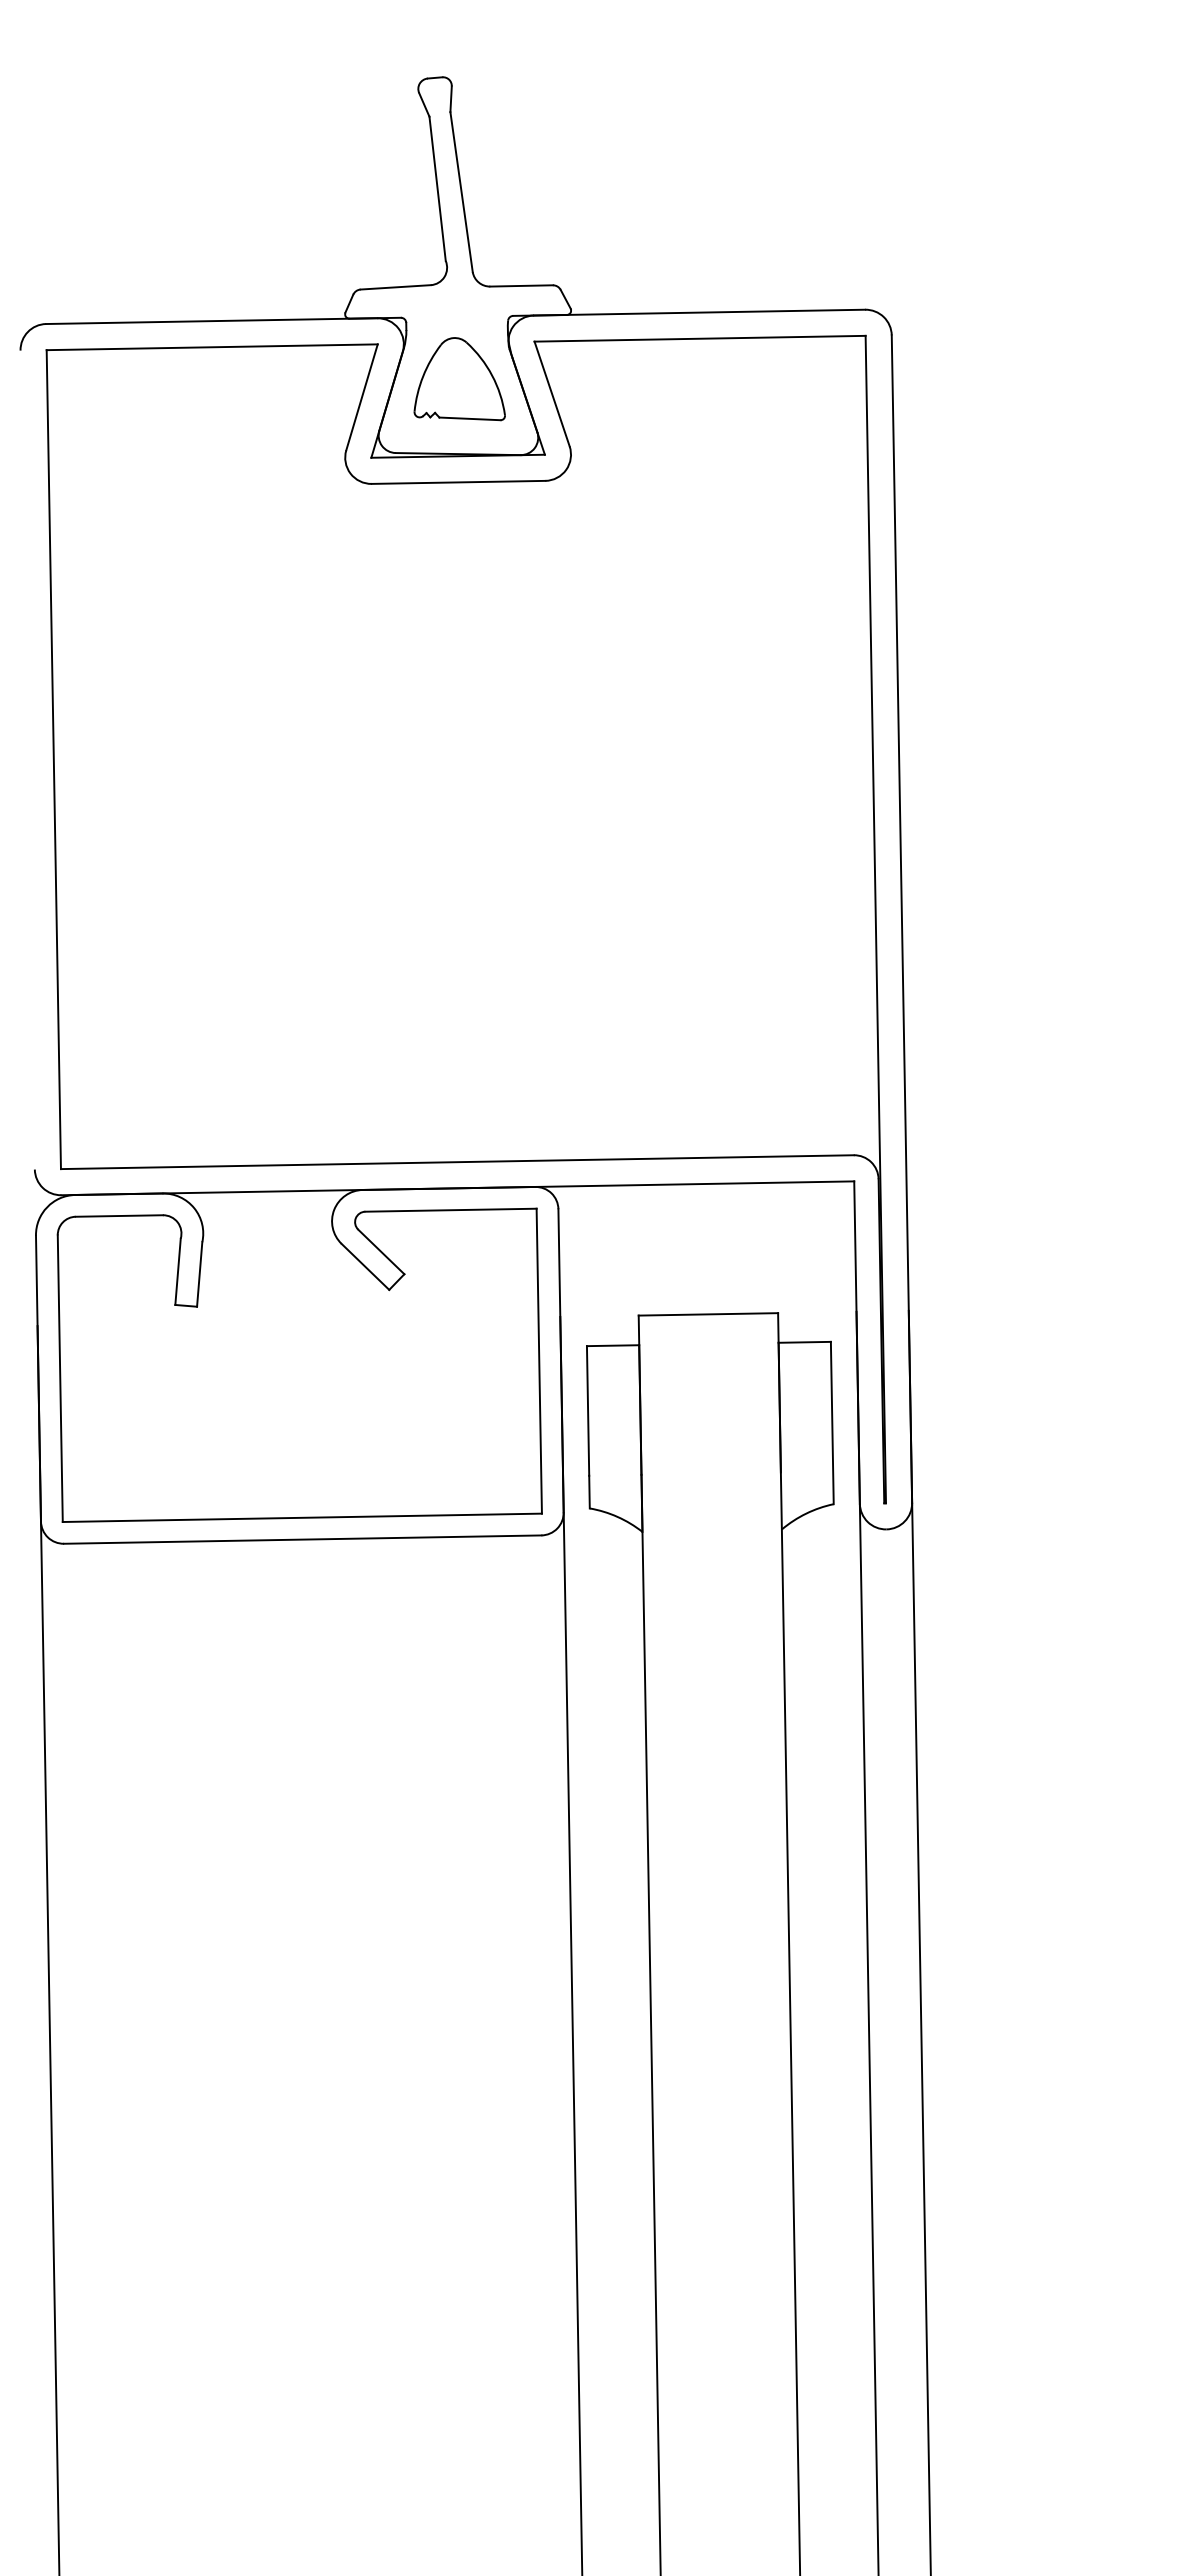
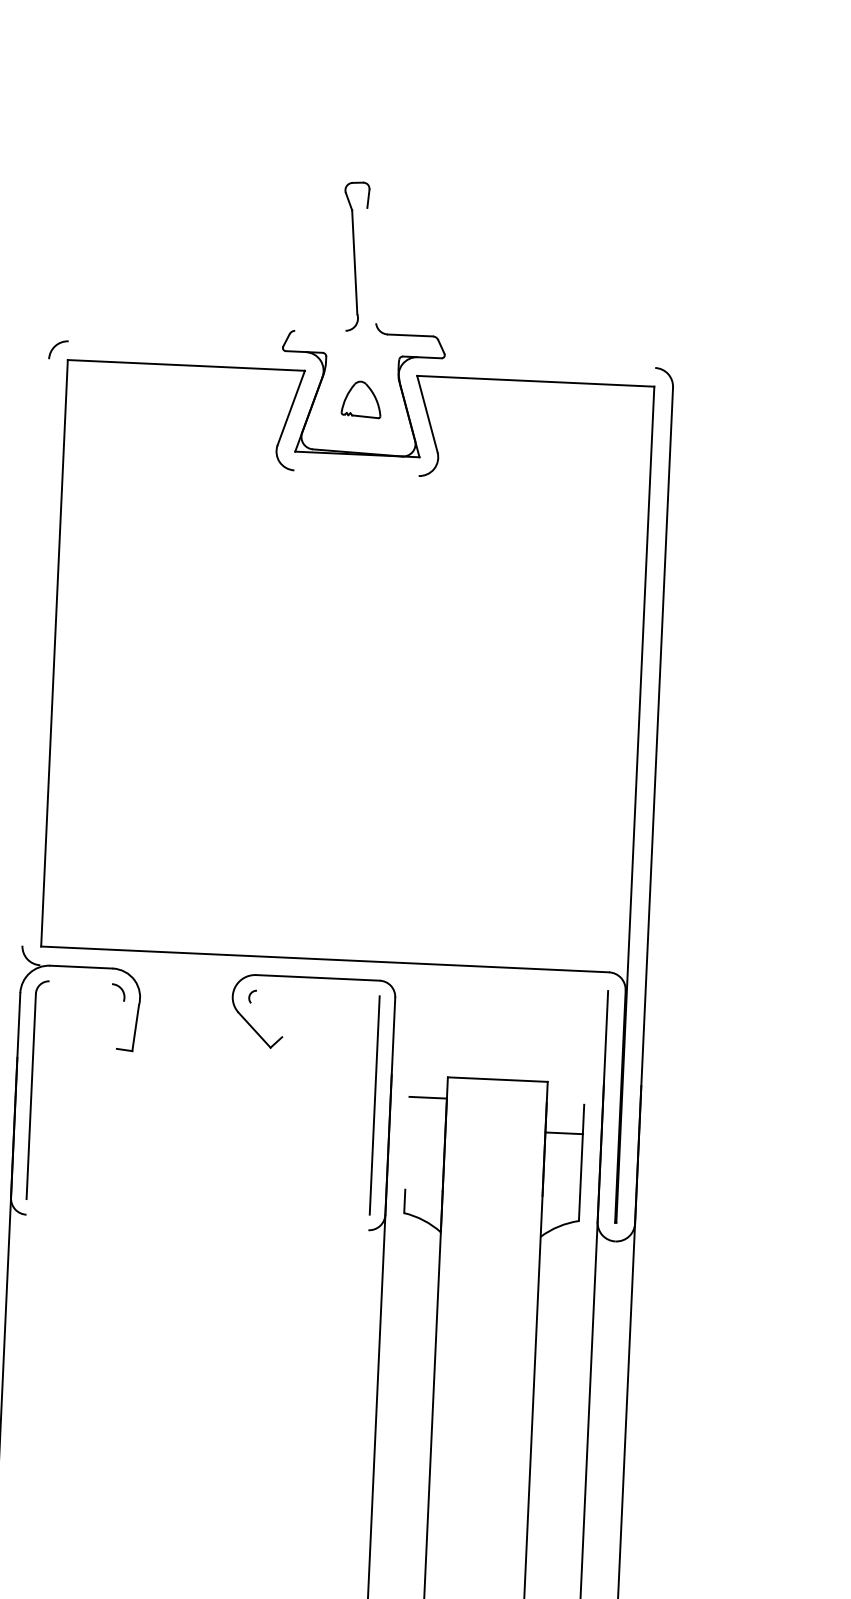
line: (461, 192) -> (371, 265), removed
line: (395, 287) -> (320, 330), removed
line: (699, 312) -> (536, 362), removed
line: (211, 321) -> (187, 346), removed
part: (459, 379) -> (361, 399), size x0.6
line: (458, 481) -> (356, 472), removed
line: (457, 1188) -> (323, 978), removed
line: (450, 1209) -> (318, 992), removed
line: (118, 1215) -> (80, 982), removed
line: (381, 1251) -> (266, 1019), removed
line: (177, 1271) -> (119, 1025), removed
line: (804, 1341) -> (564, 1132), moved
line: (587, 1410) -> (406, 1142), removed
line: (301, 1517) -> (197, 1206), removed
line: (302, 1539) -> (197, 1222), removed

